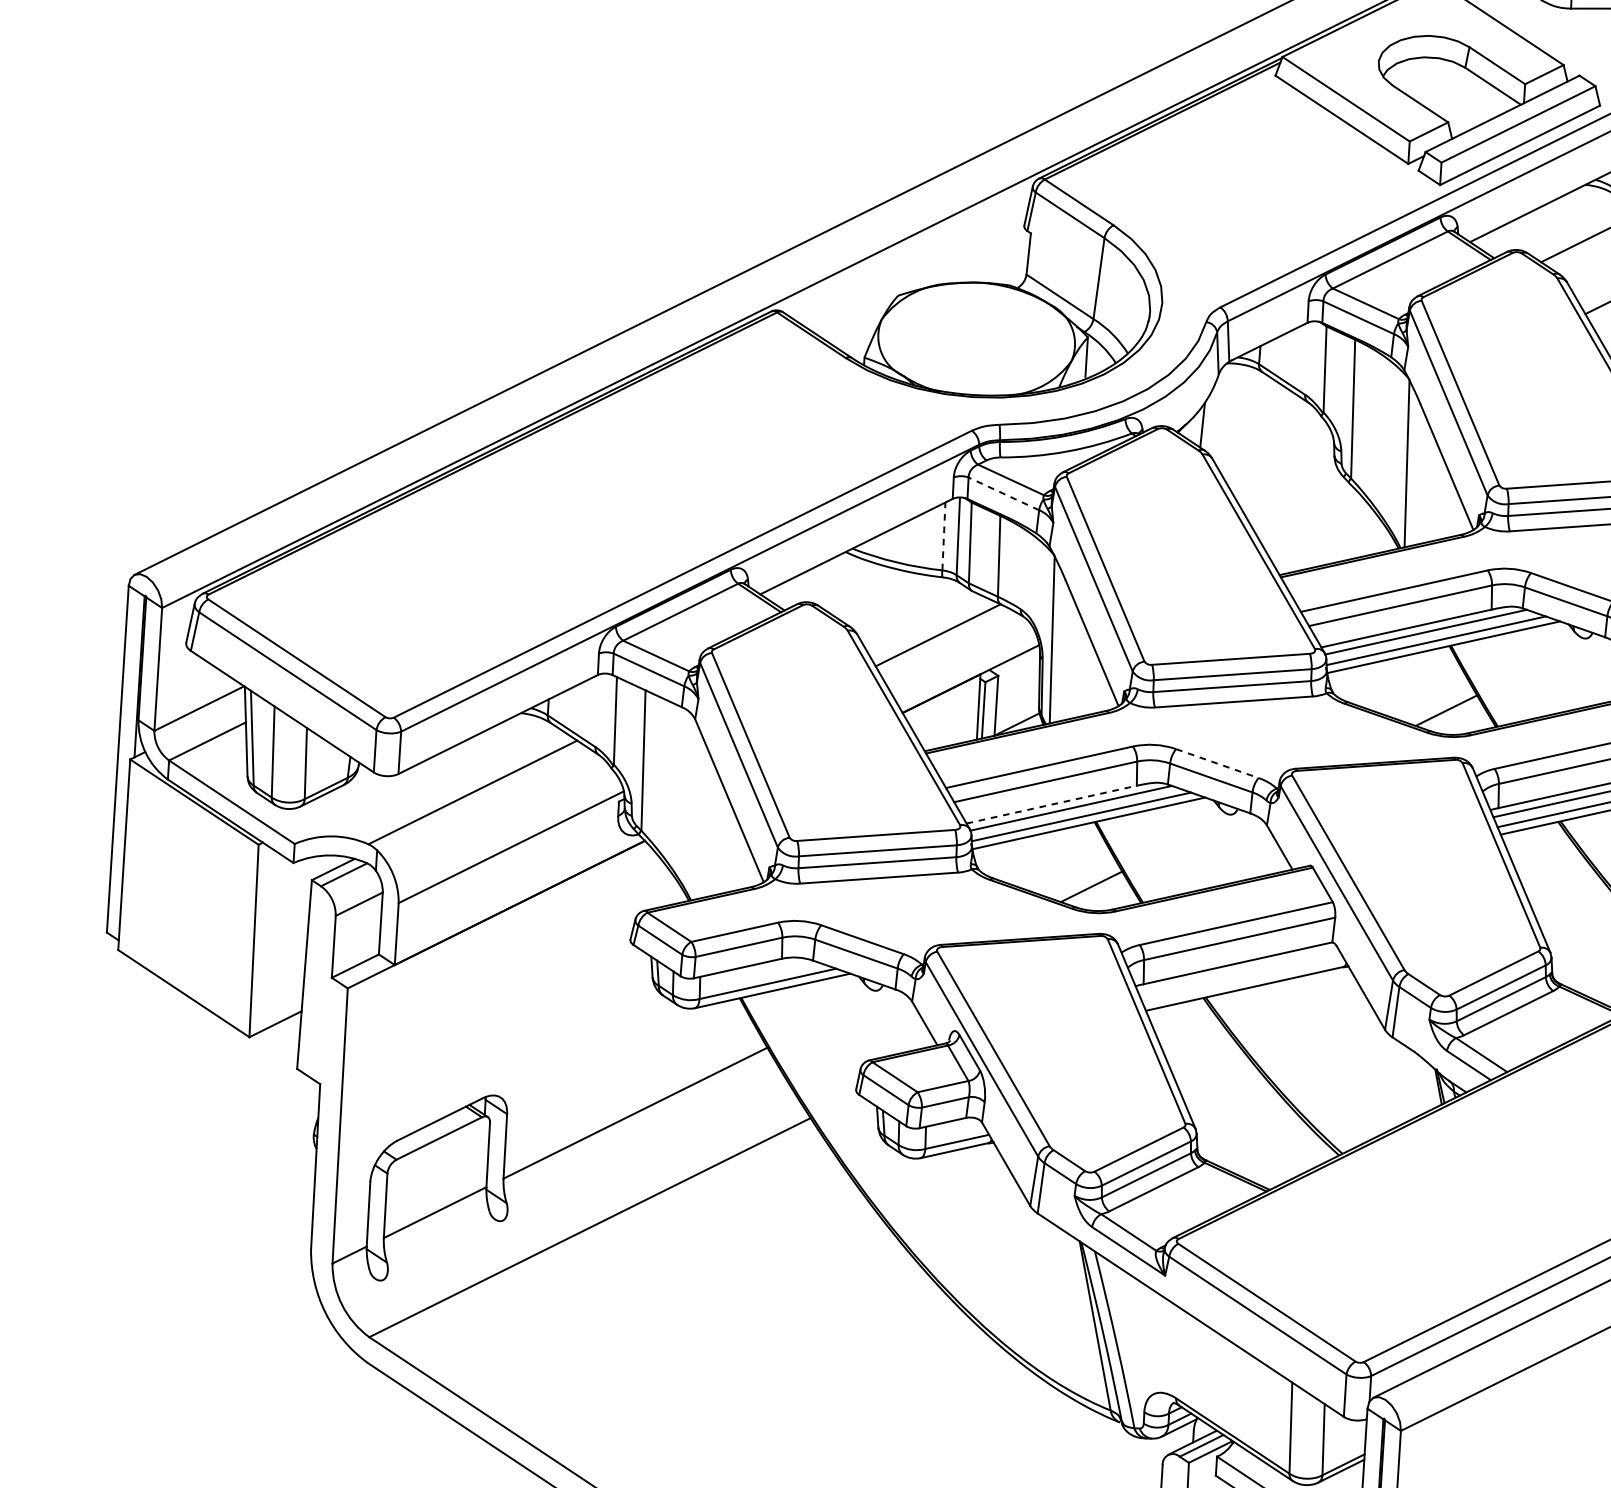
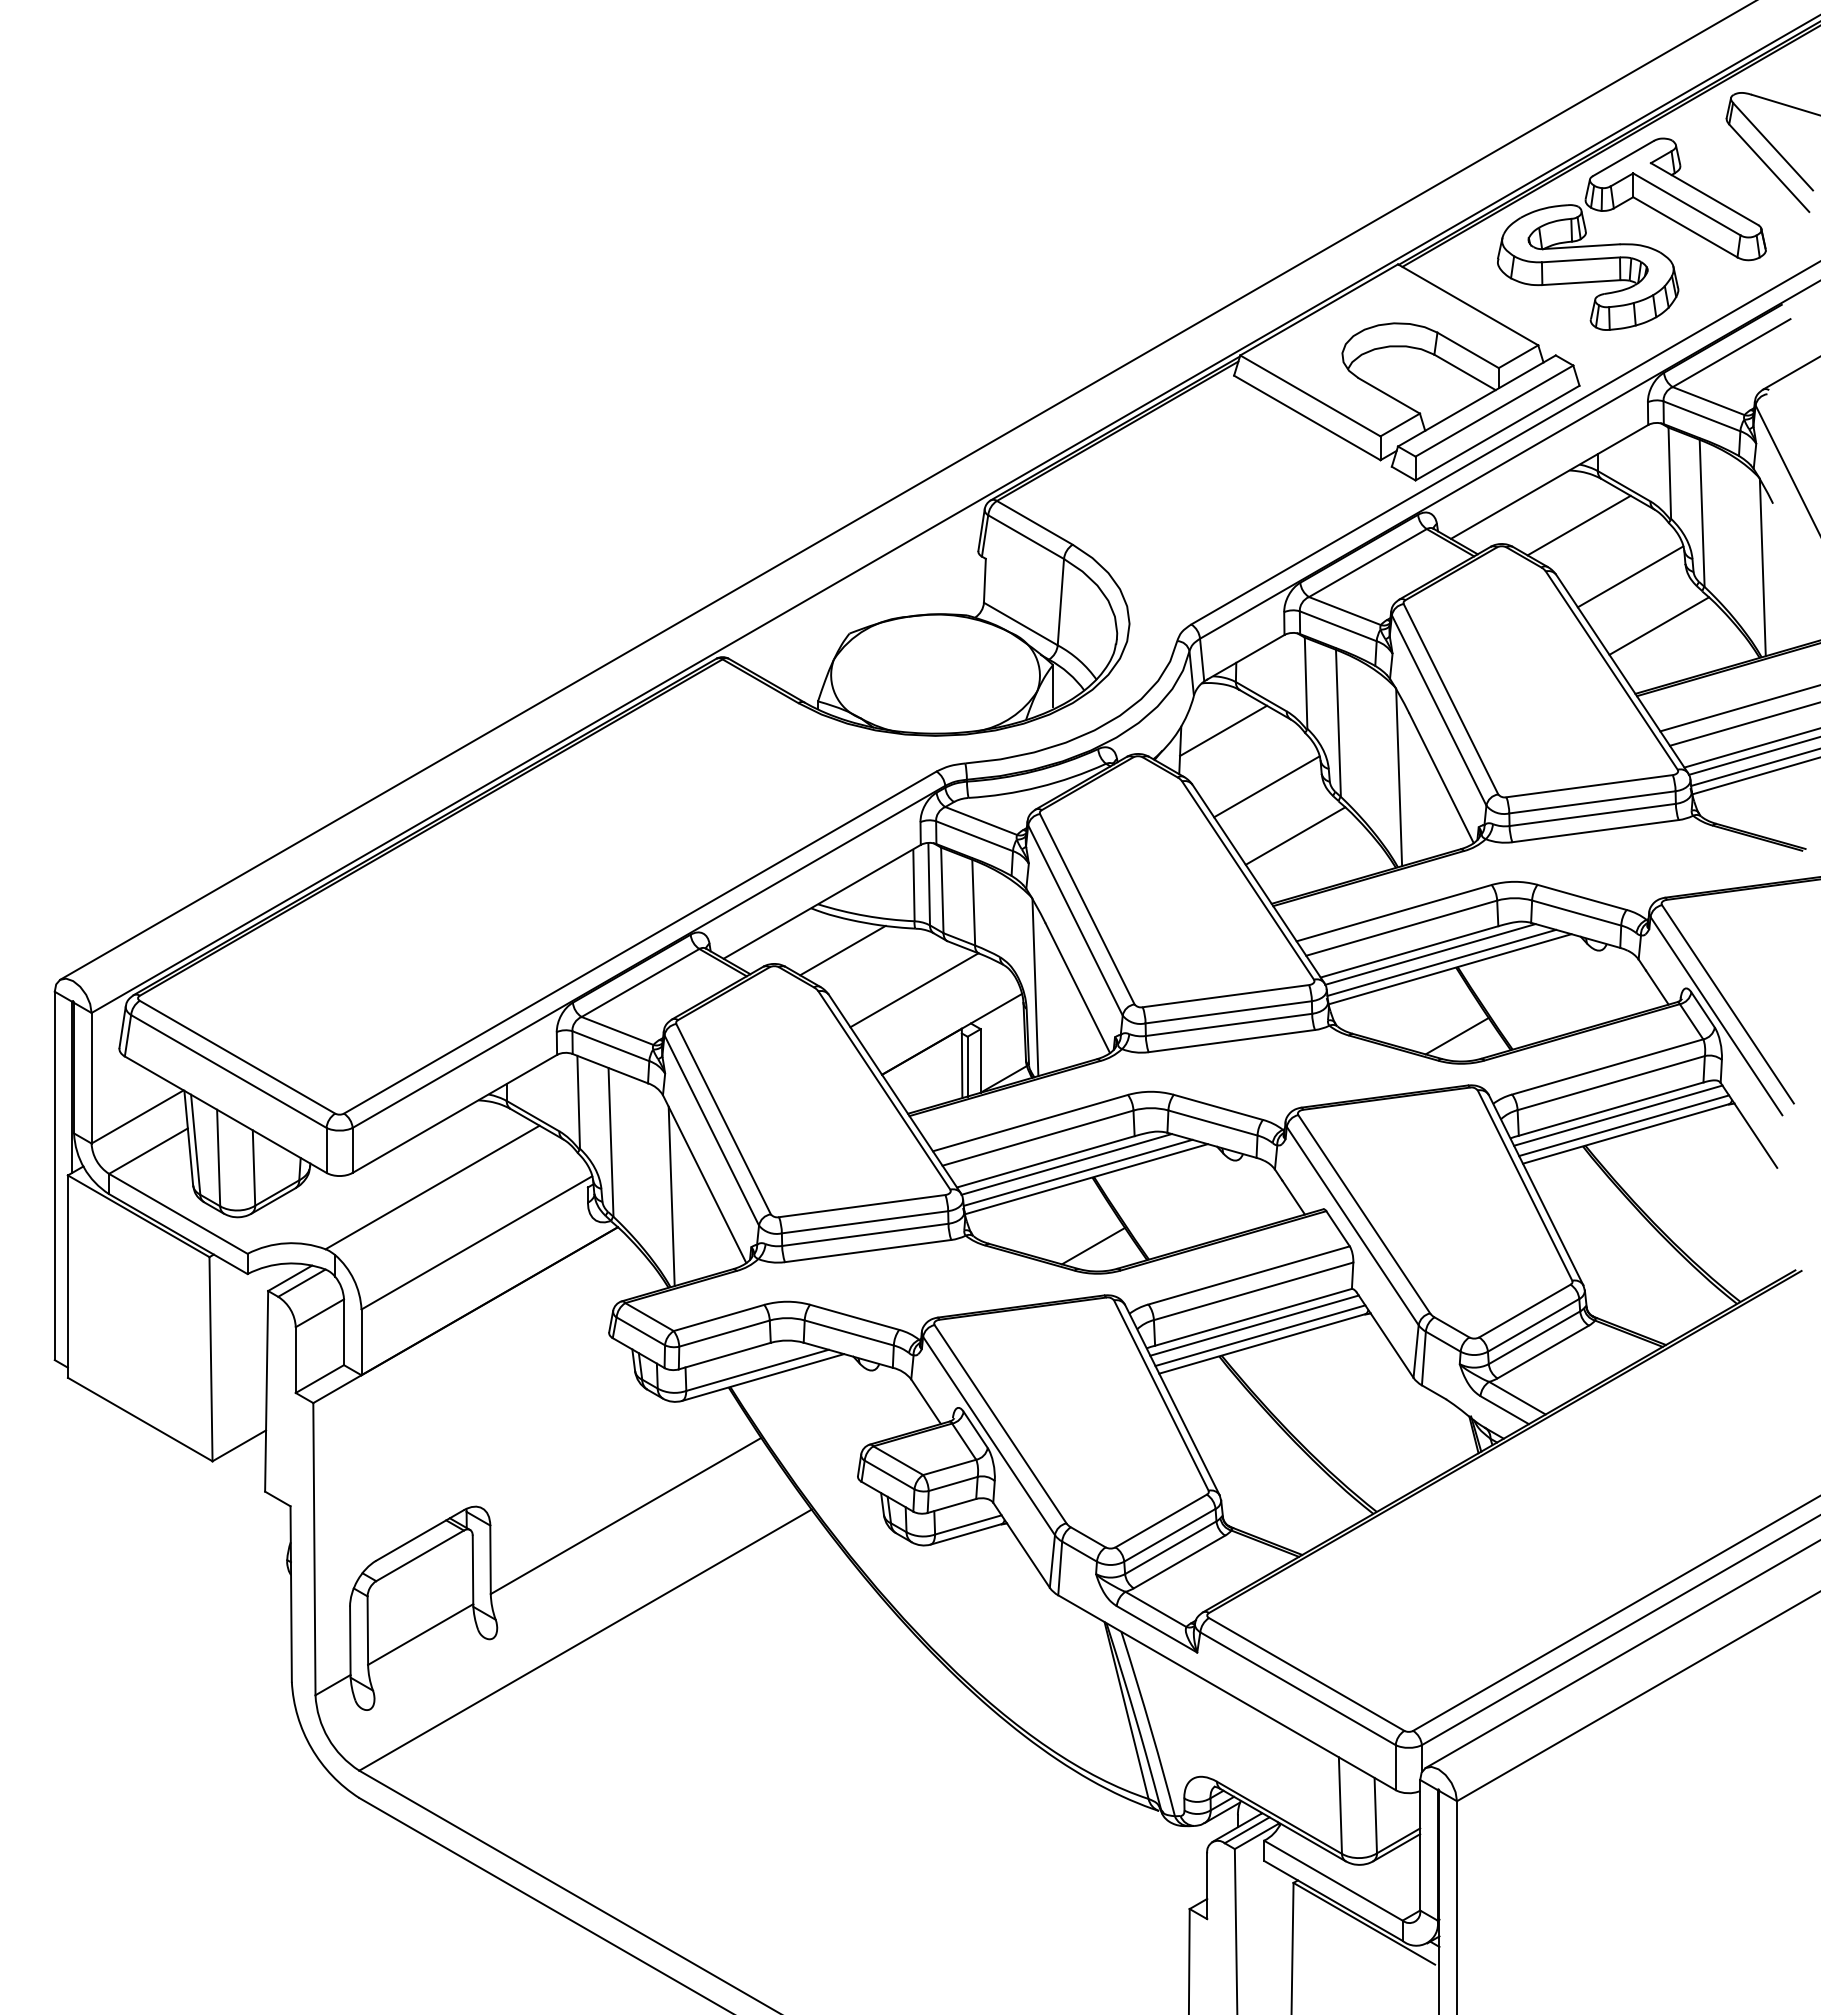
line: (1244, 409) -> (1223, 730), added
line: (1281, 464) -> (1266, 786), added
line: (1003, 494) -> (974, 836), dashed -> solid
line: (1306, 512) -> (1295, 835), added
line: (943, 537) -> (913, 886), dashed -> solid
line: (872, 593) -> (842, 950), added
line: (1217, 763) -> (1218, 1107), dashed -> solid
line: (1052, 804) -> (1046, 1161), dashed -> solid
line: (697, 815) -> (671, 1196), added
line: (1238, 971) -> (1254, 1325), added
line: (1243, 980) -> (1260, 1335), added

